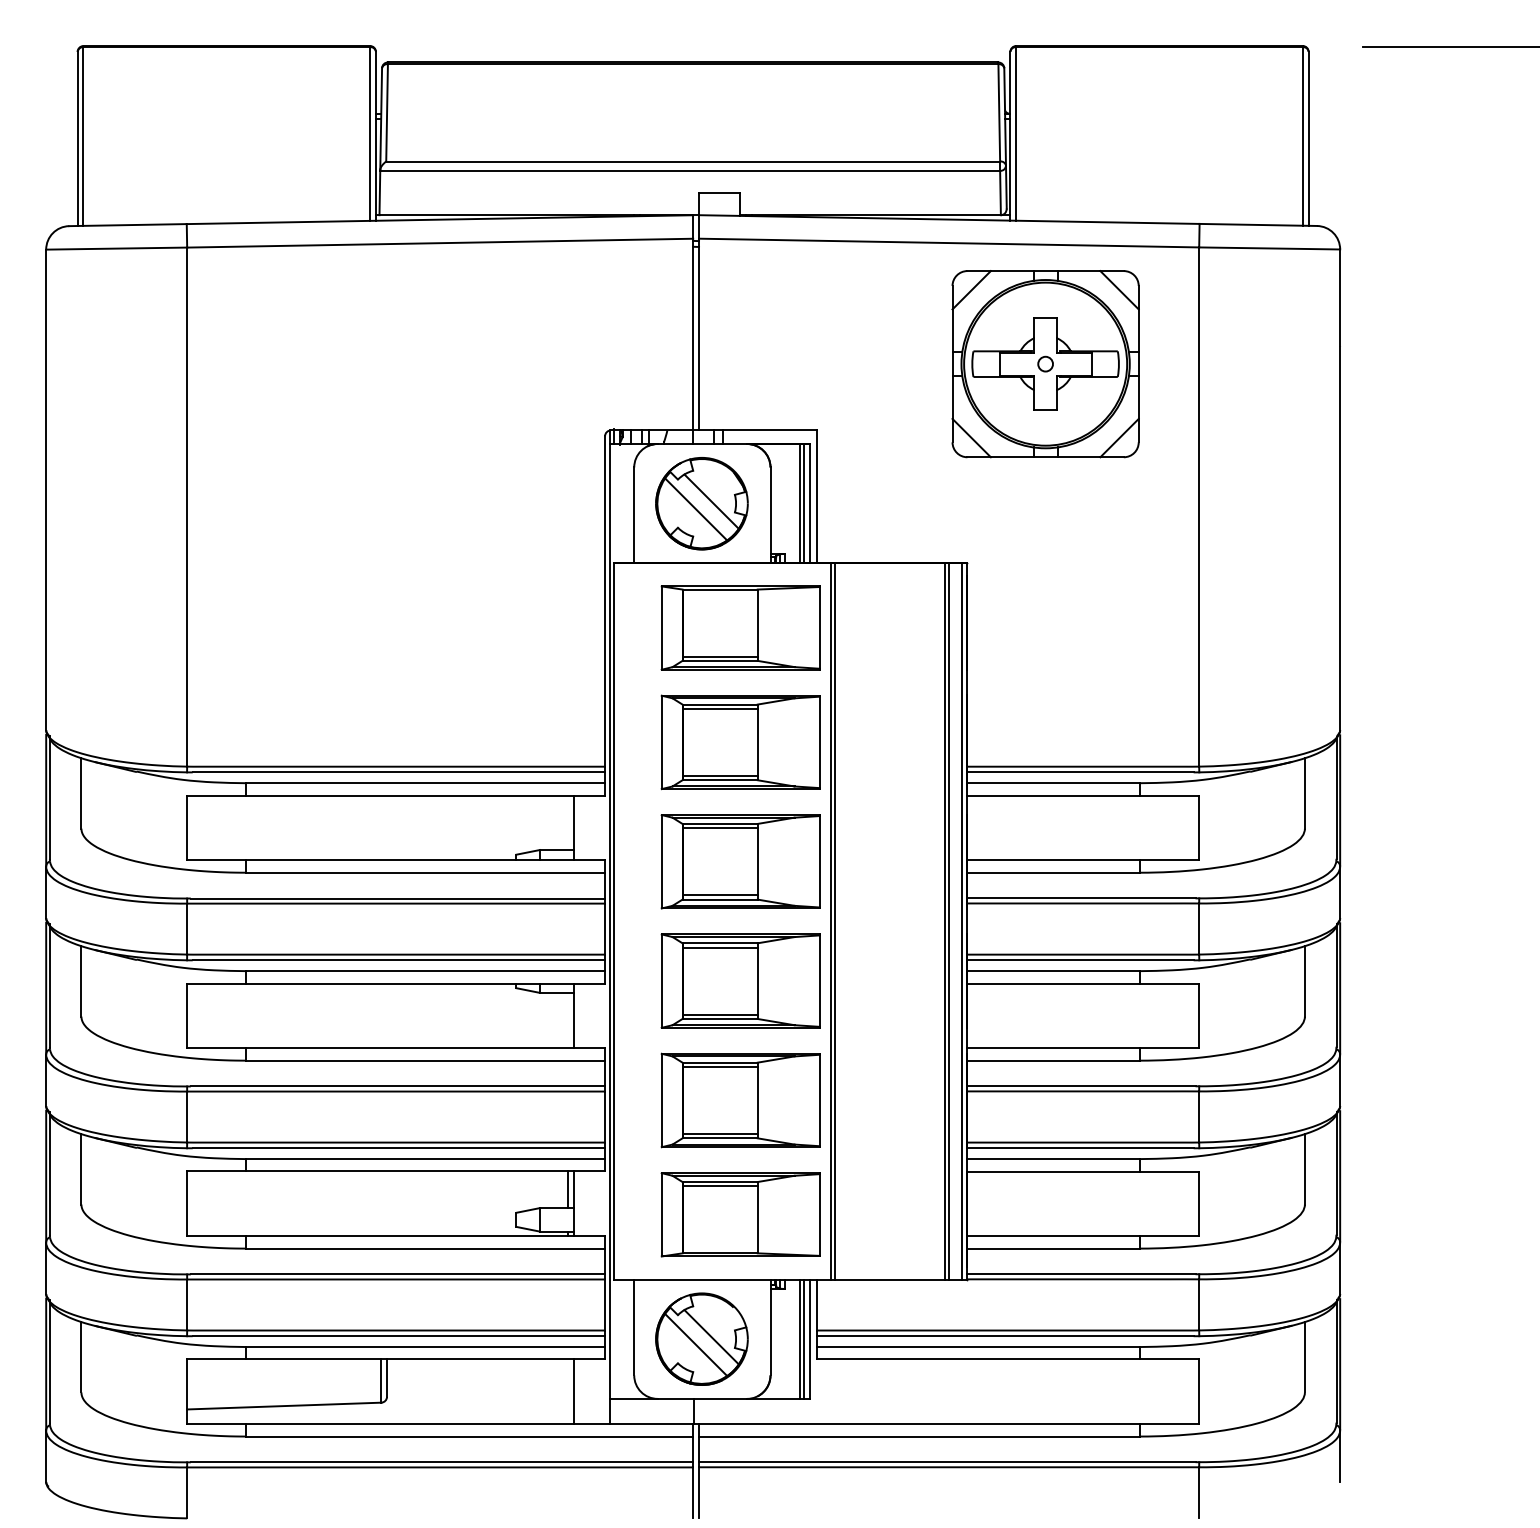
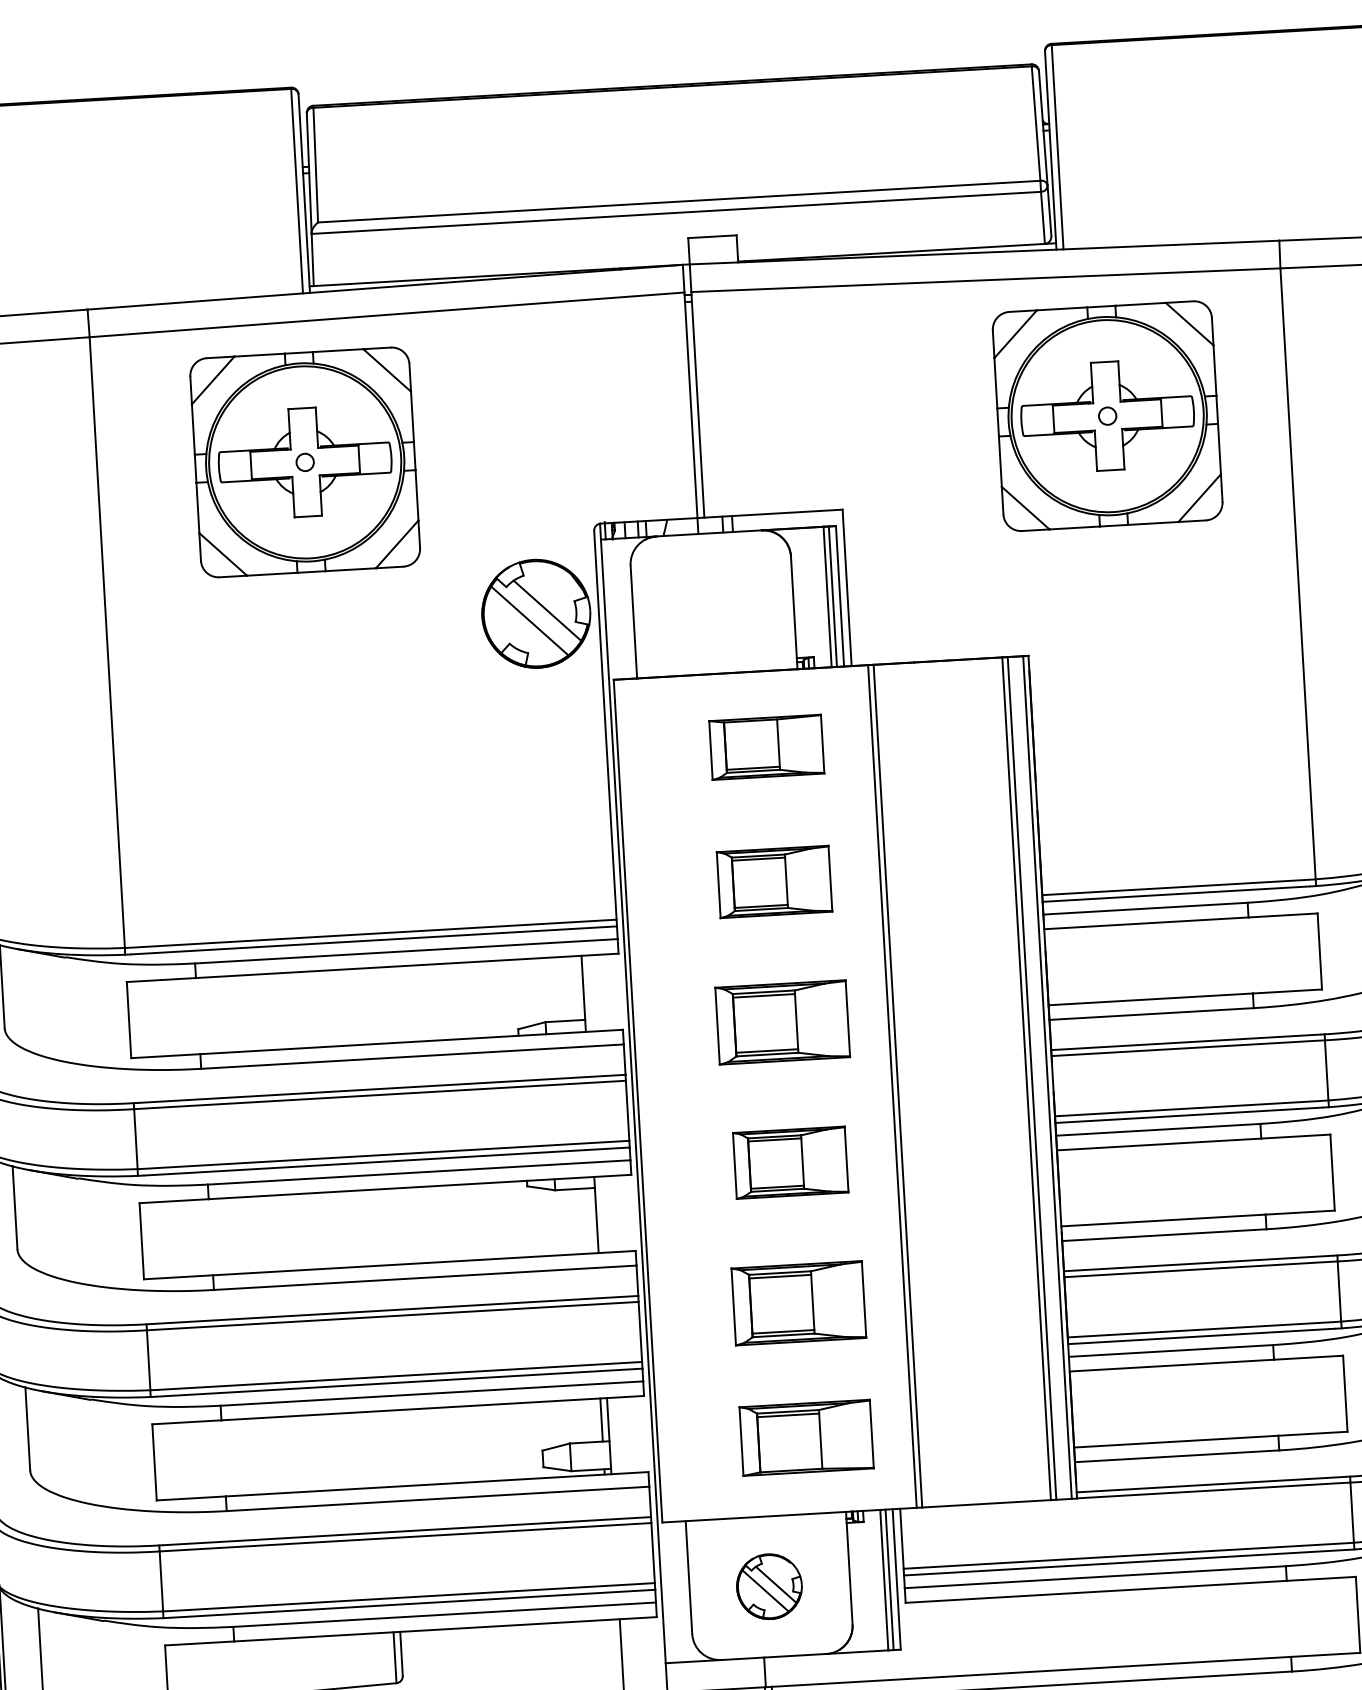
part: (363, 364) -> (305, 462), added
part: (701, 503) -> (535, 613), moved
part: (740, 627) -> (766, 746), size x0.6
part: (740, 742) -> (774, 882), size x0.6
part: (740, 861) -> (782, 1022), size x0.7
part: (740, 980) -> (790, 1162), size x0.6
part: (740, 1100) -> (798, 1303), size x0.7
part: (740, 1214) -> (806, 1437), size x0.7
part: (701, 1338) -> (768, 1585), size x0.6

